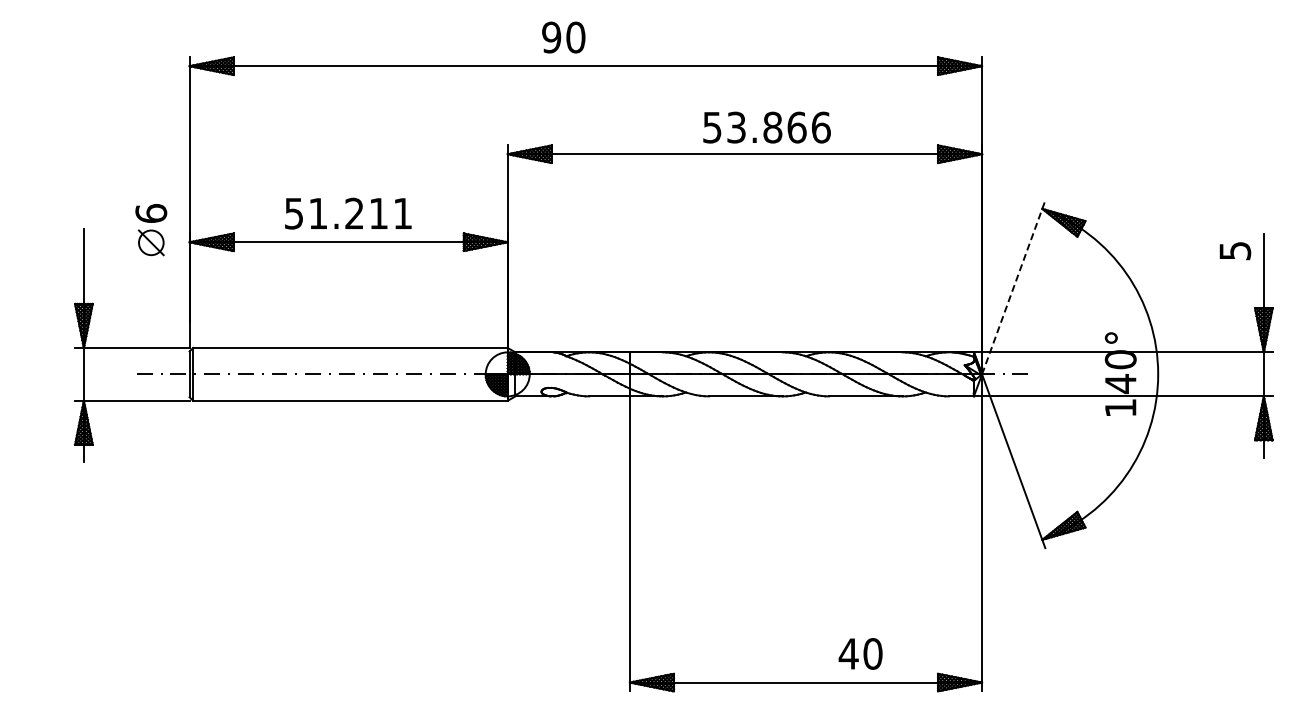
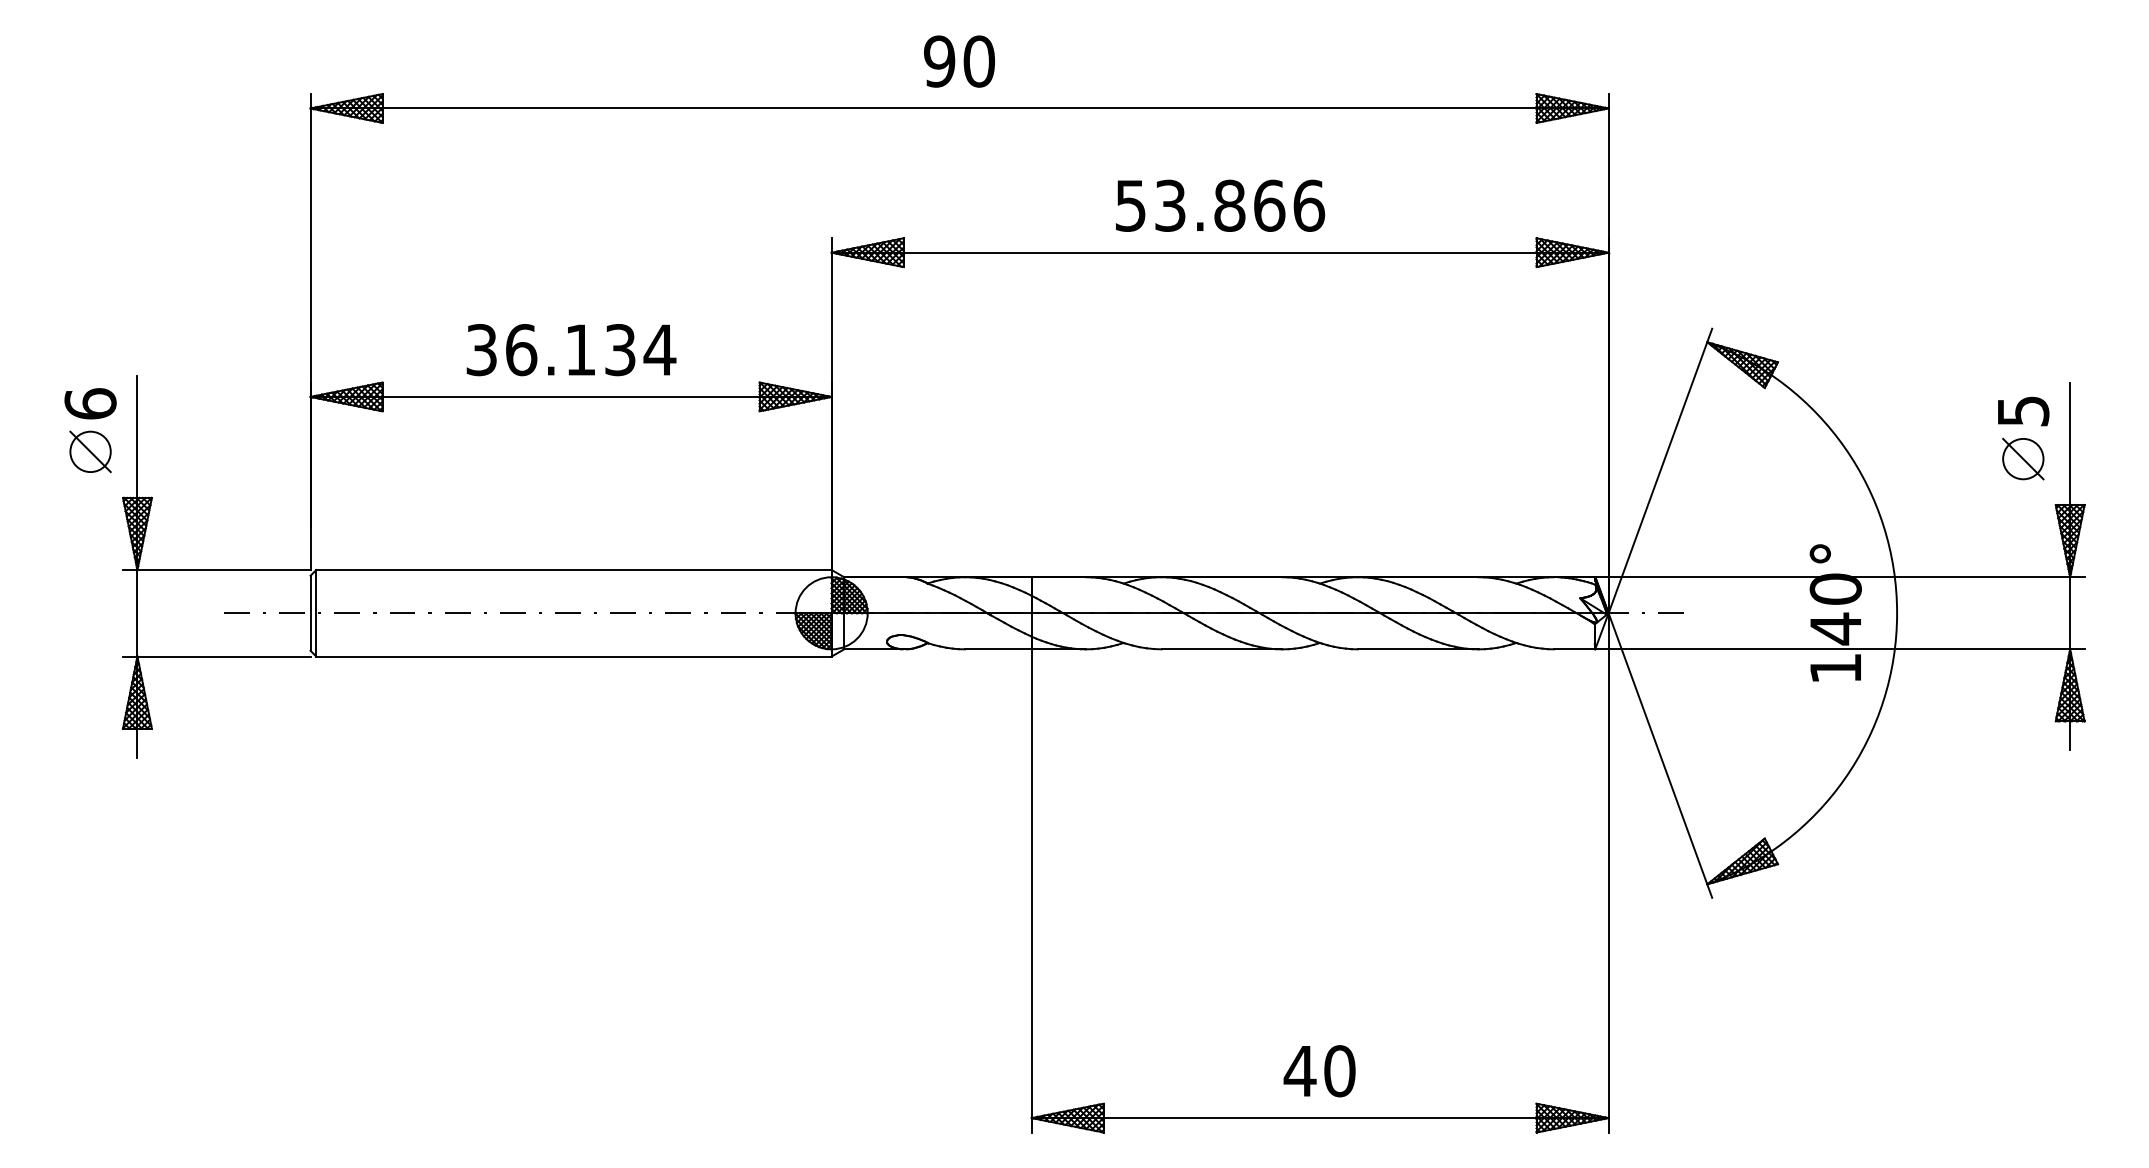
text: (563, 37) -> (959, 61), moved
text: (766, 127) -> (1219, 205), moved
text: (348, 213) -> (570, 349), 51.211 -> 36.134
part: (151, 230) -> (90, 431), moved
part: (1234, 279) -> (2022, 457), added
line: (1013, 287) -> (1660, 470), dashed -> solid
text: (860, 653) -> (1319, 1070), moved

